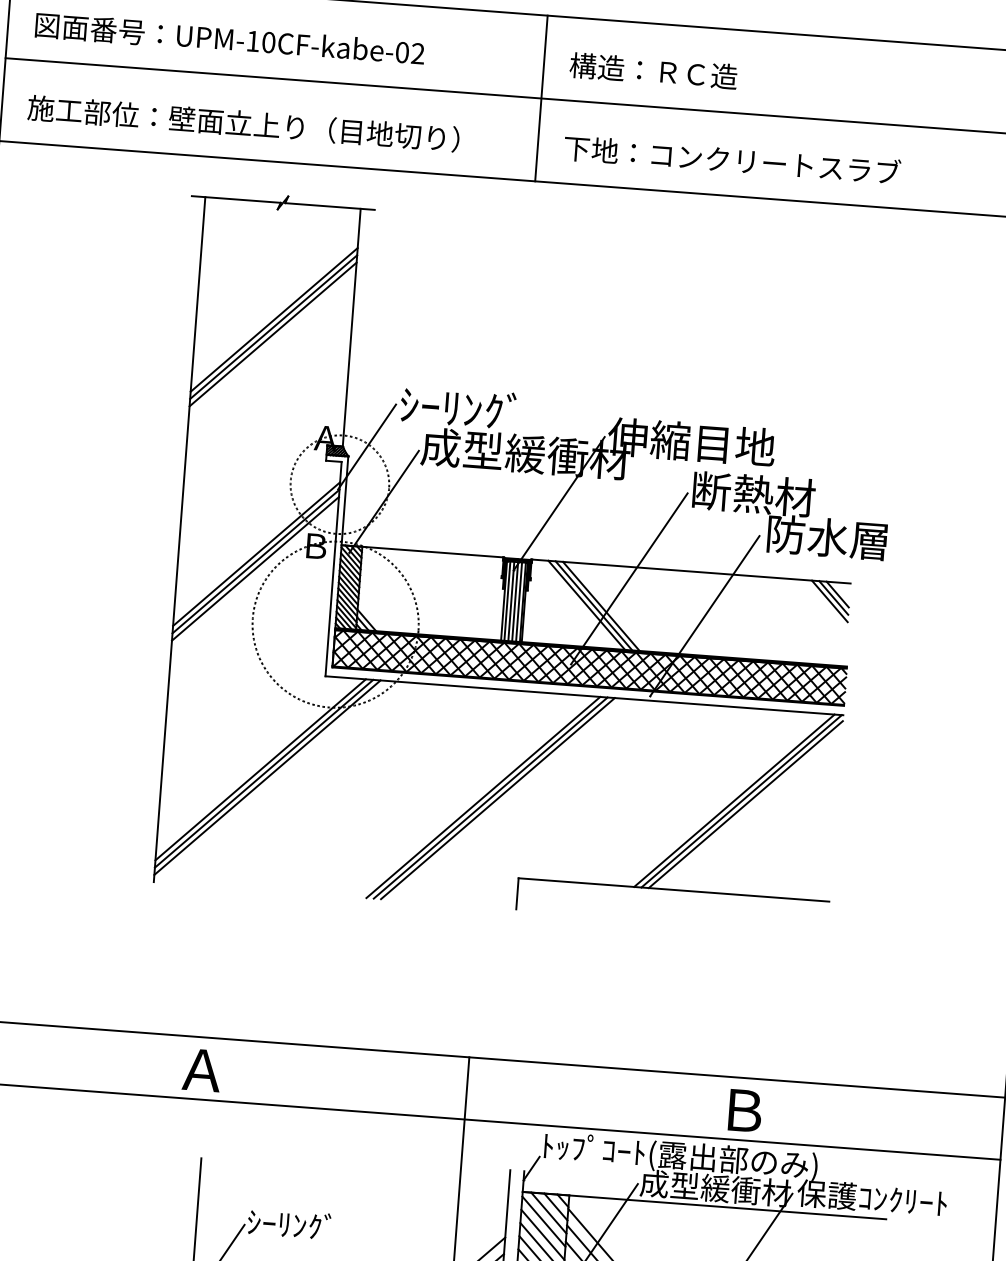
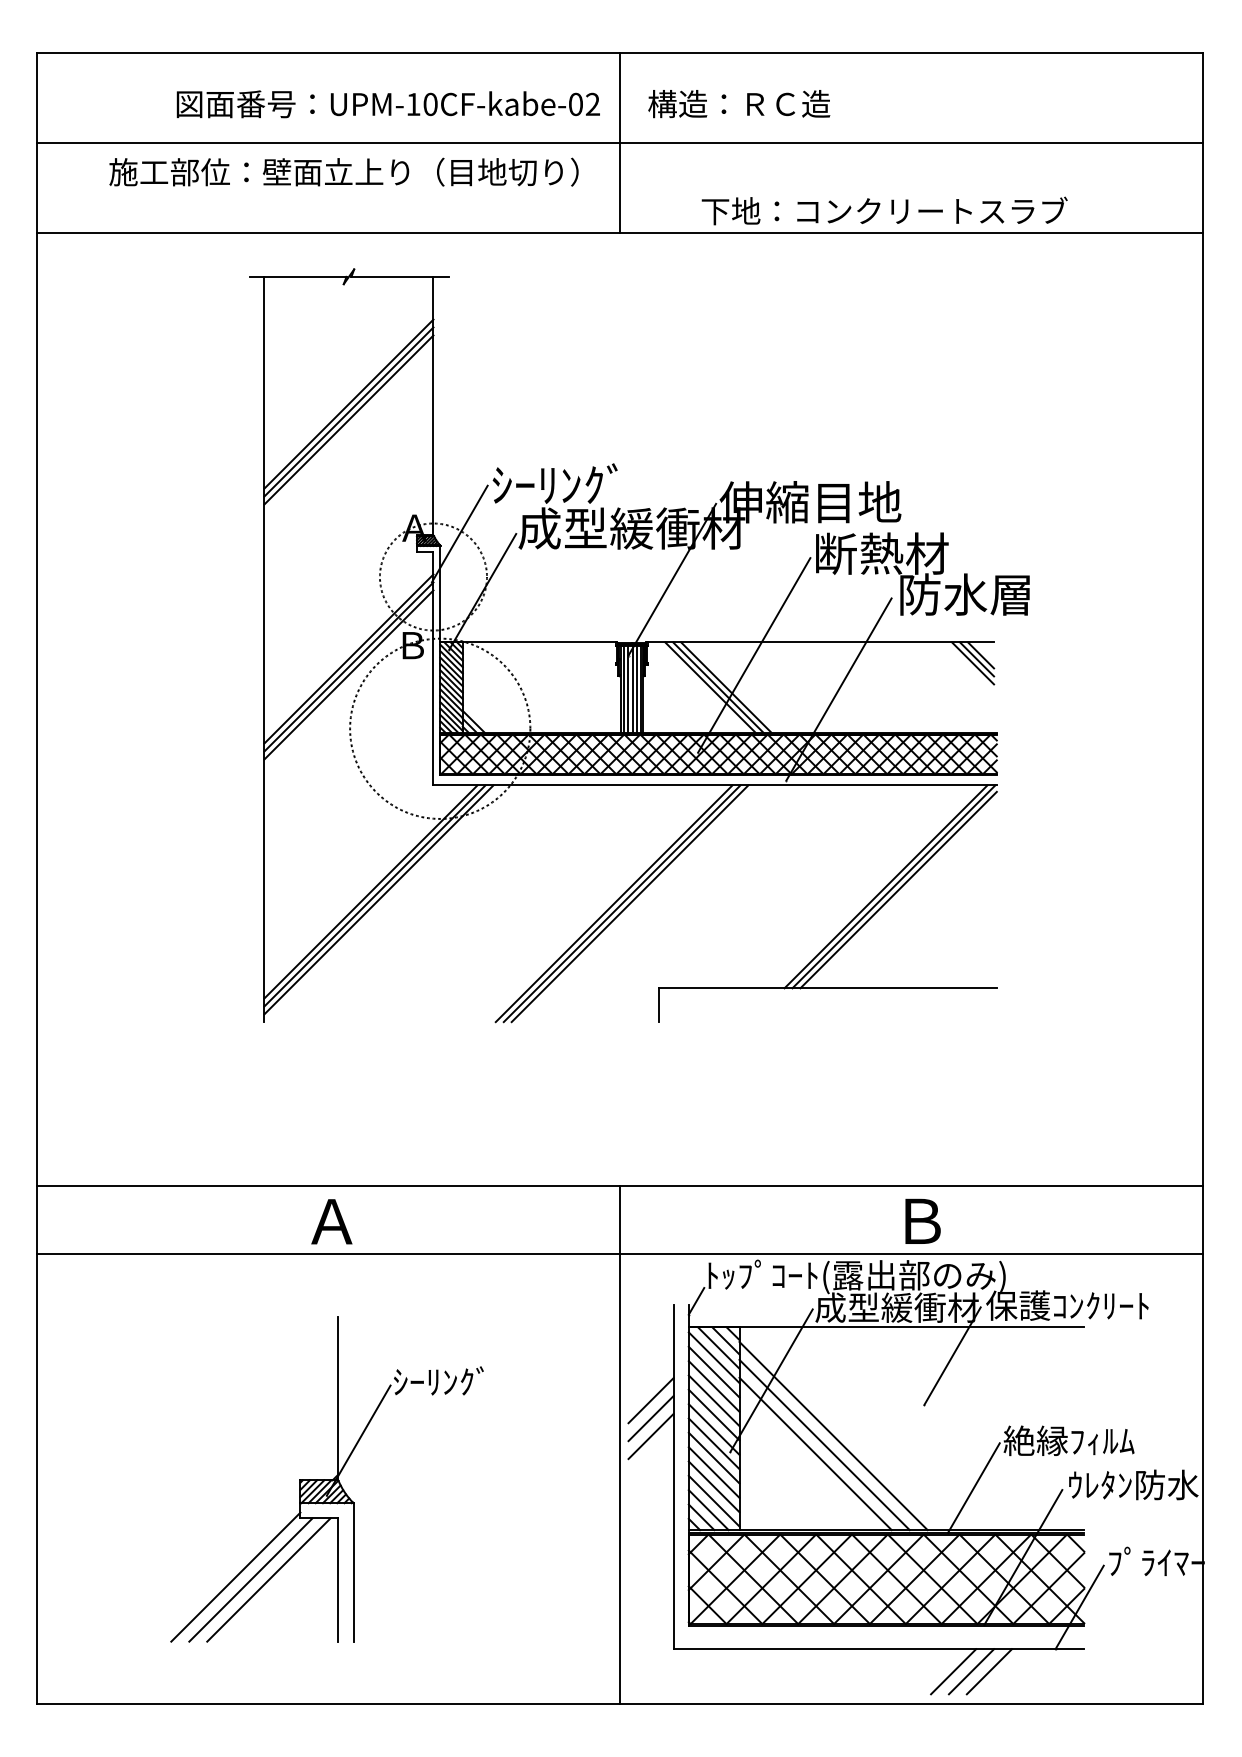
text: (229, 39) -> (387, 104), moved
text: (243, 122) -> (343, 171), moved
text: (732, 159) -> (884, 210), moved

